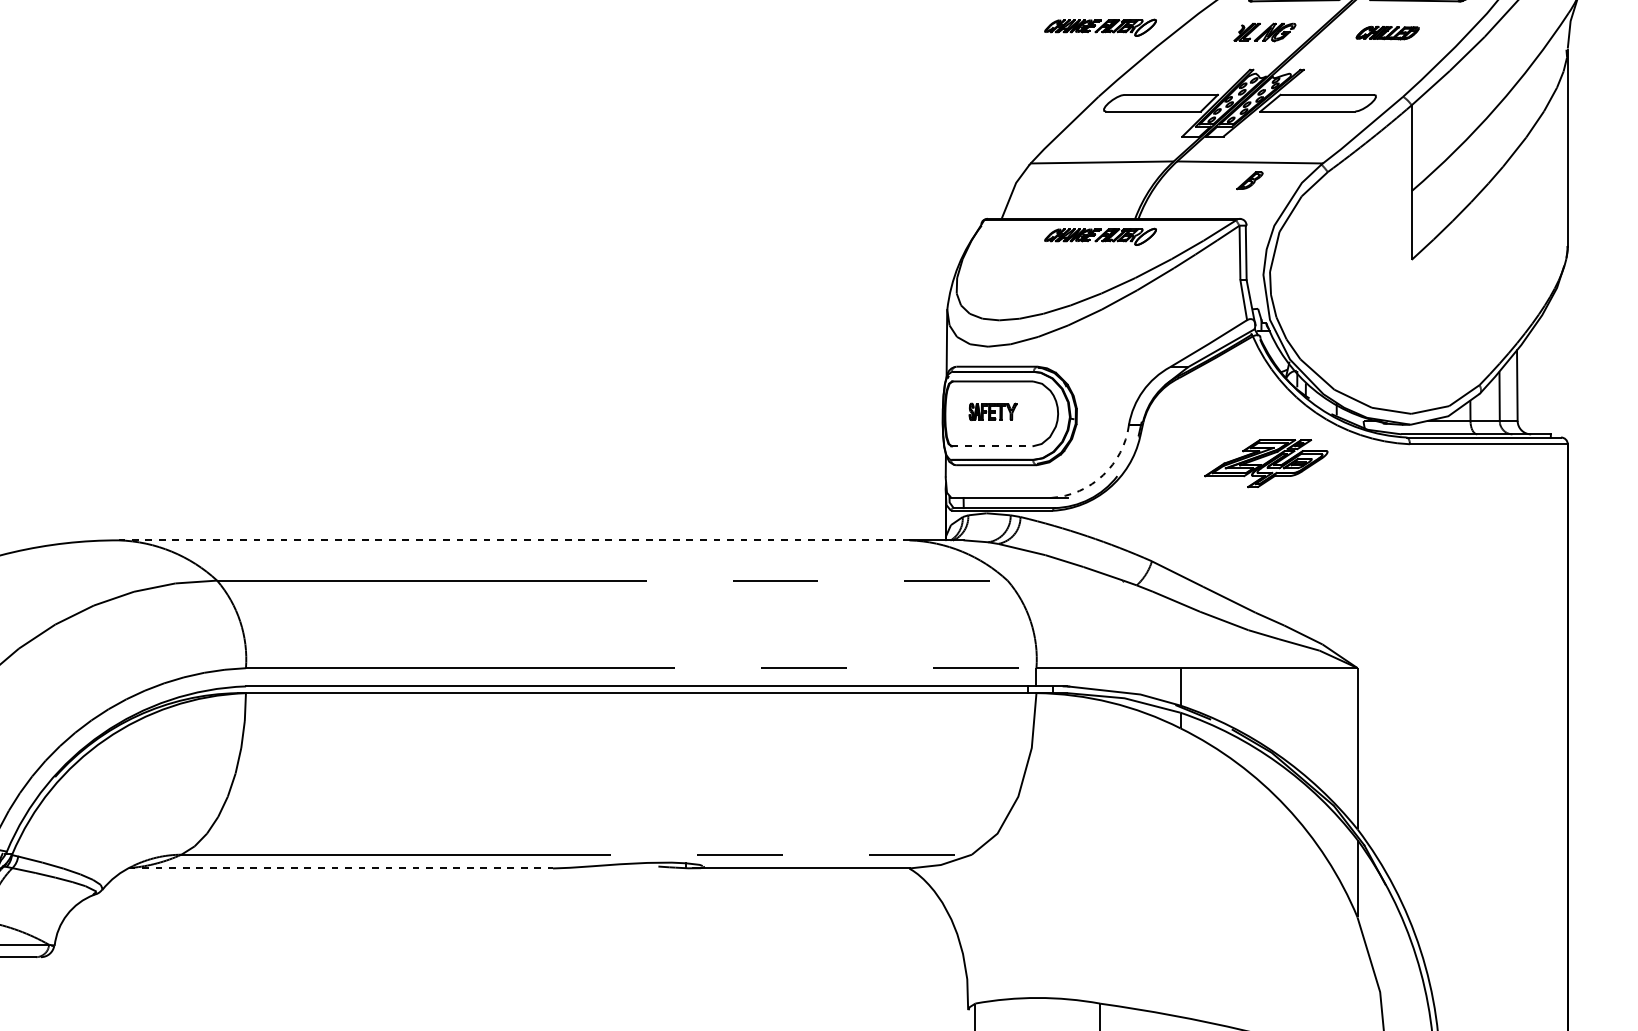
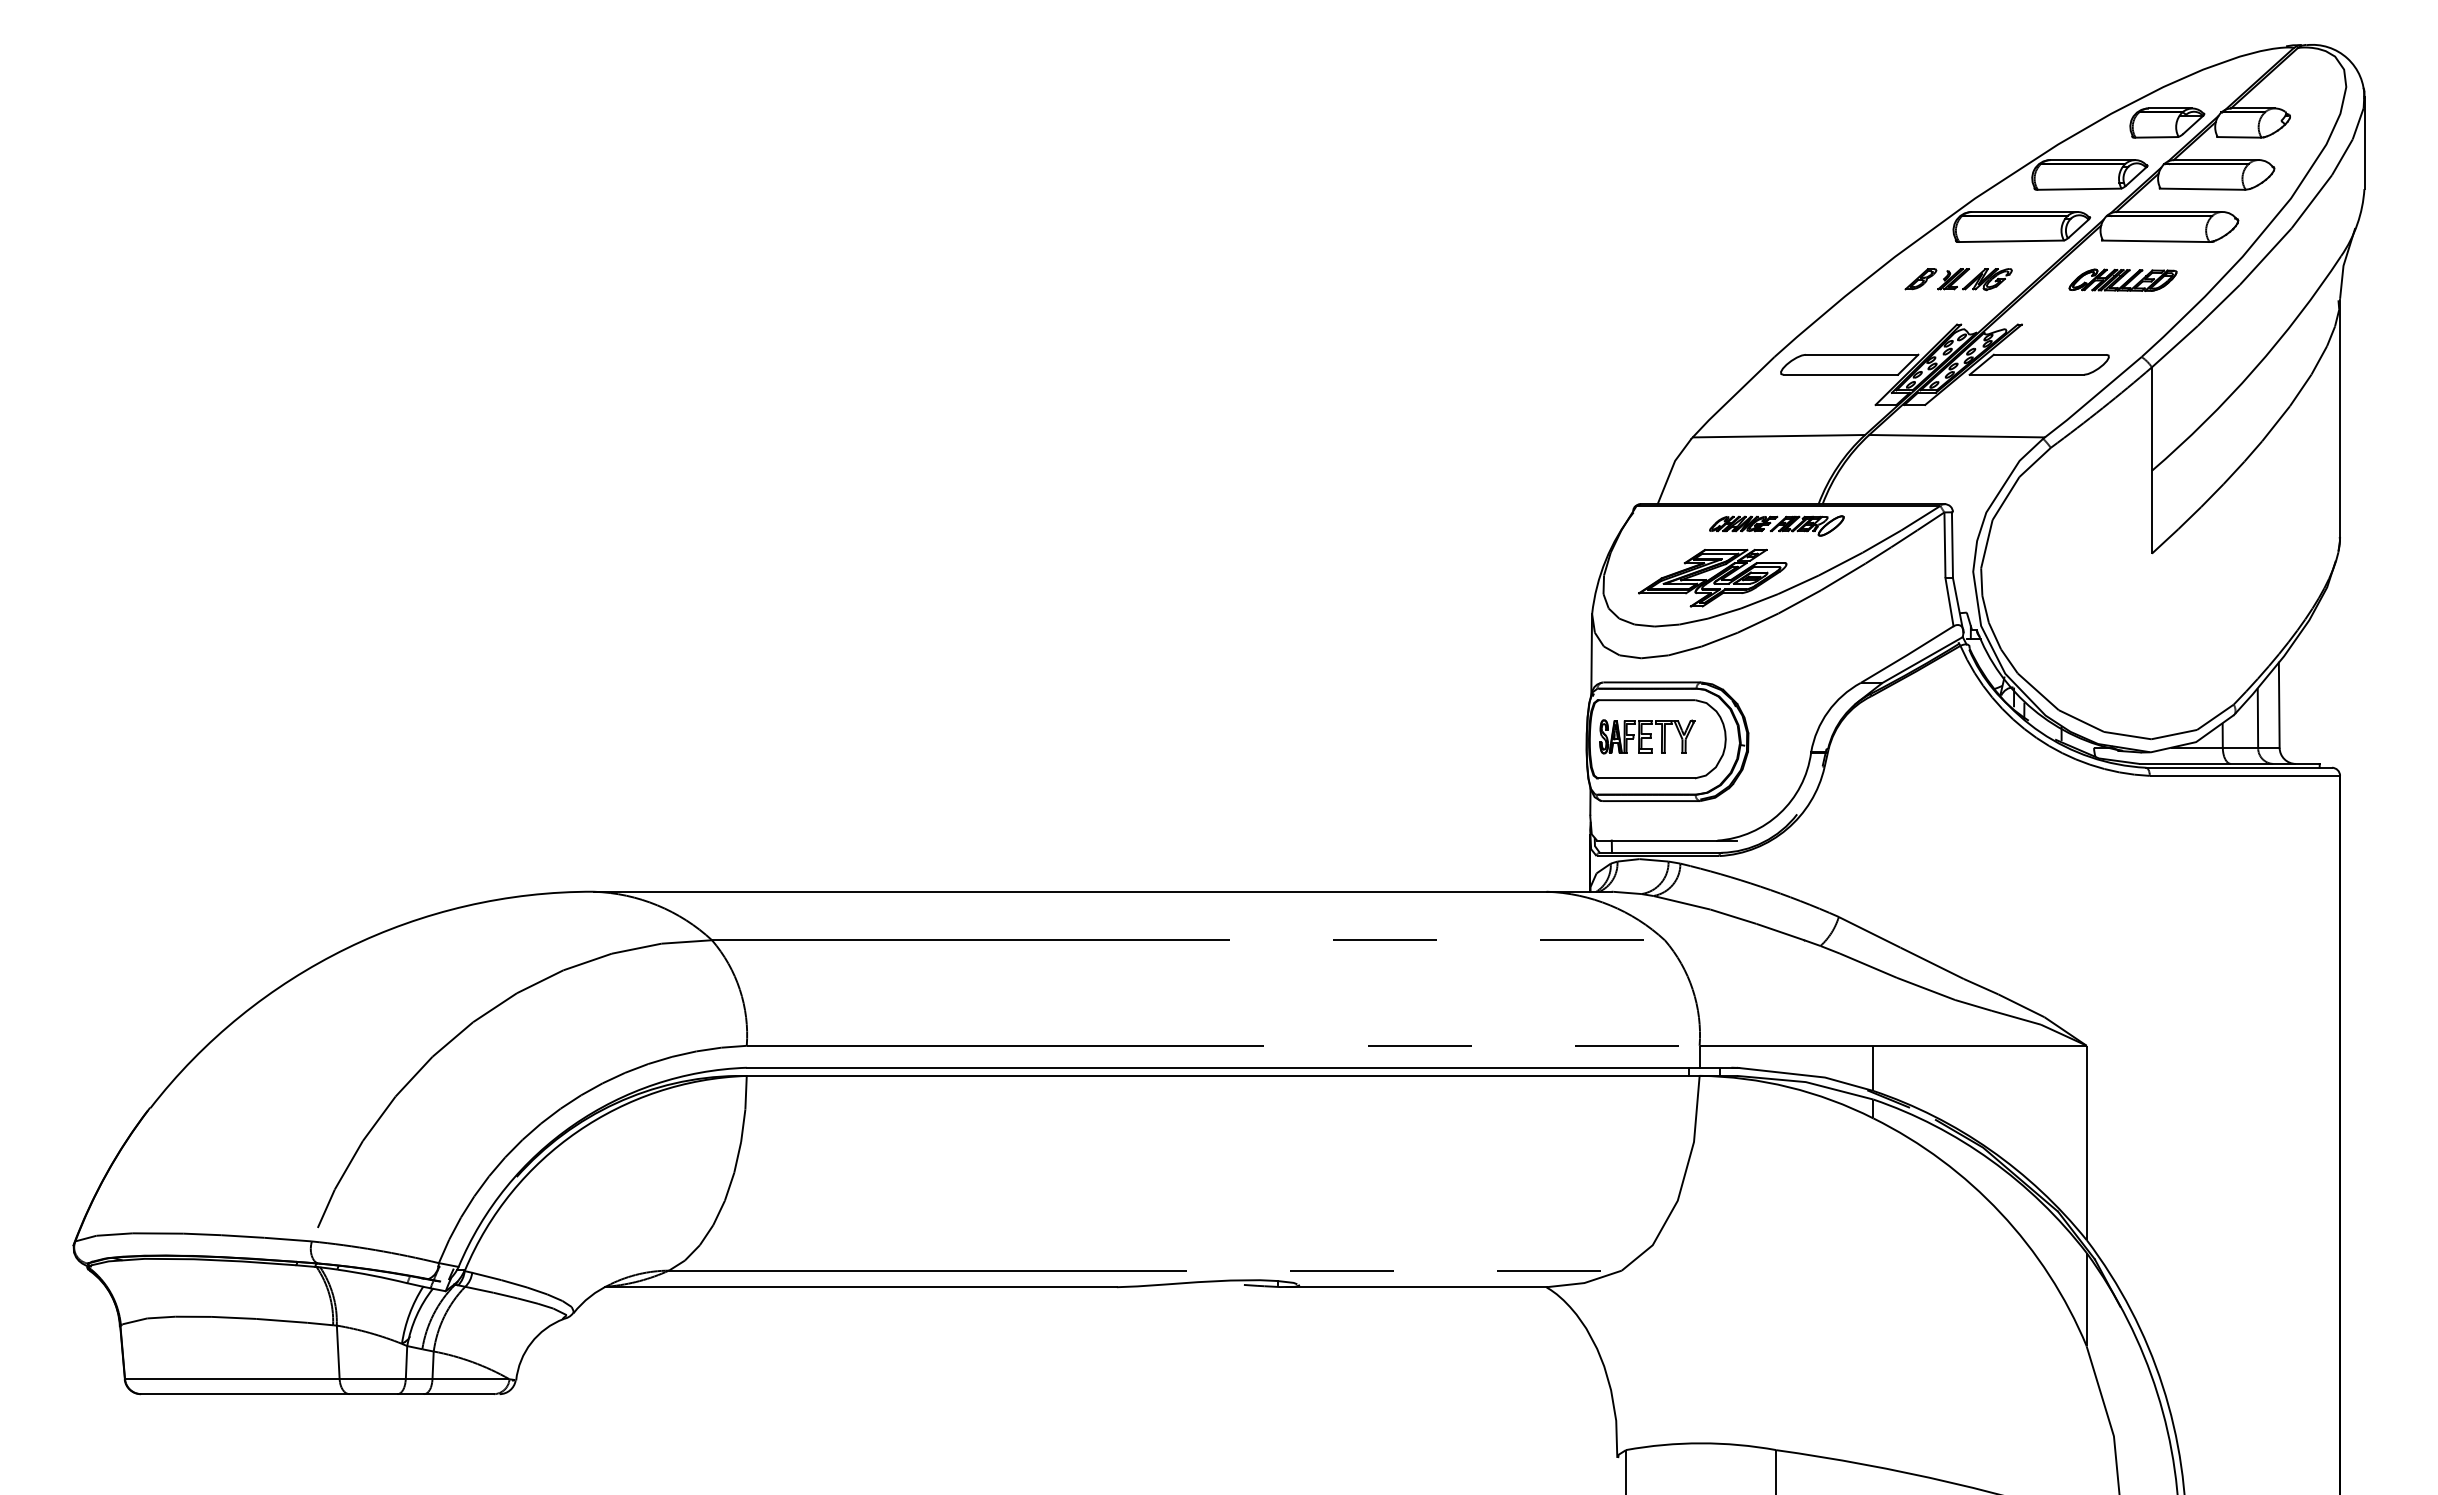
part: (1100, 27) -> (1776, 273), removed
part: (1387, 32) -> (2122, 279), size x1.43
part: (1249, 180) -> (1920, 279), moved
part: (993, 411) -> (1647, 736), size x1.67
line: (992, 446) -> (1646, 778), dashed -> solid
part: (1266, 463) -> (1712, 577), moved
arc: (1102, 475) -> (1779, 813), dashed -> solid
line: (513, 540) -> (1069, 891), dashed -> solid
line: (341, 868) -> (861, 1287), dashed -> solid

